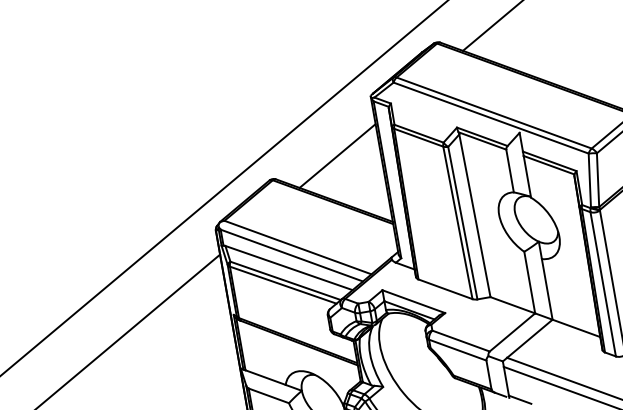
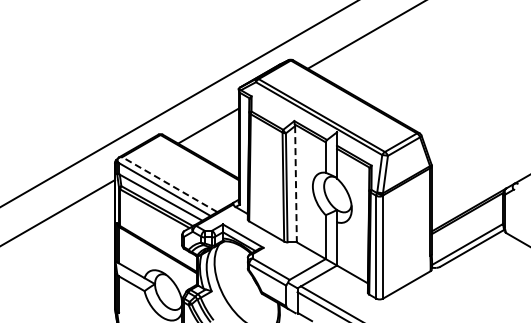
line: (475, 216) -> (296, 184), solid -> dashed
line: (297, 247) -> (169, 184), solid -> dashed

